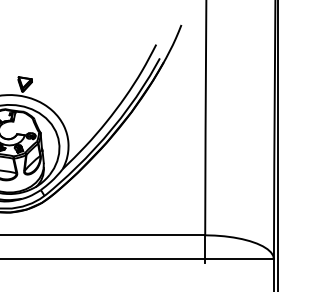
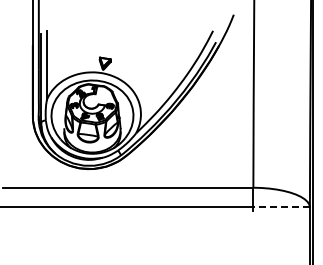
line: (239, 259) -> (281, 207), solid -> dashed

